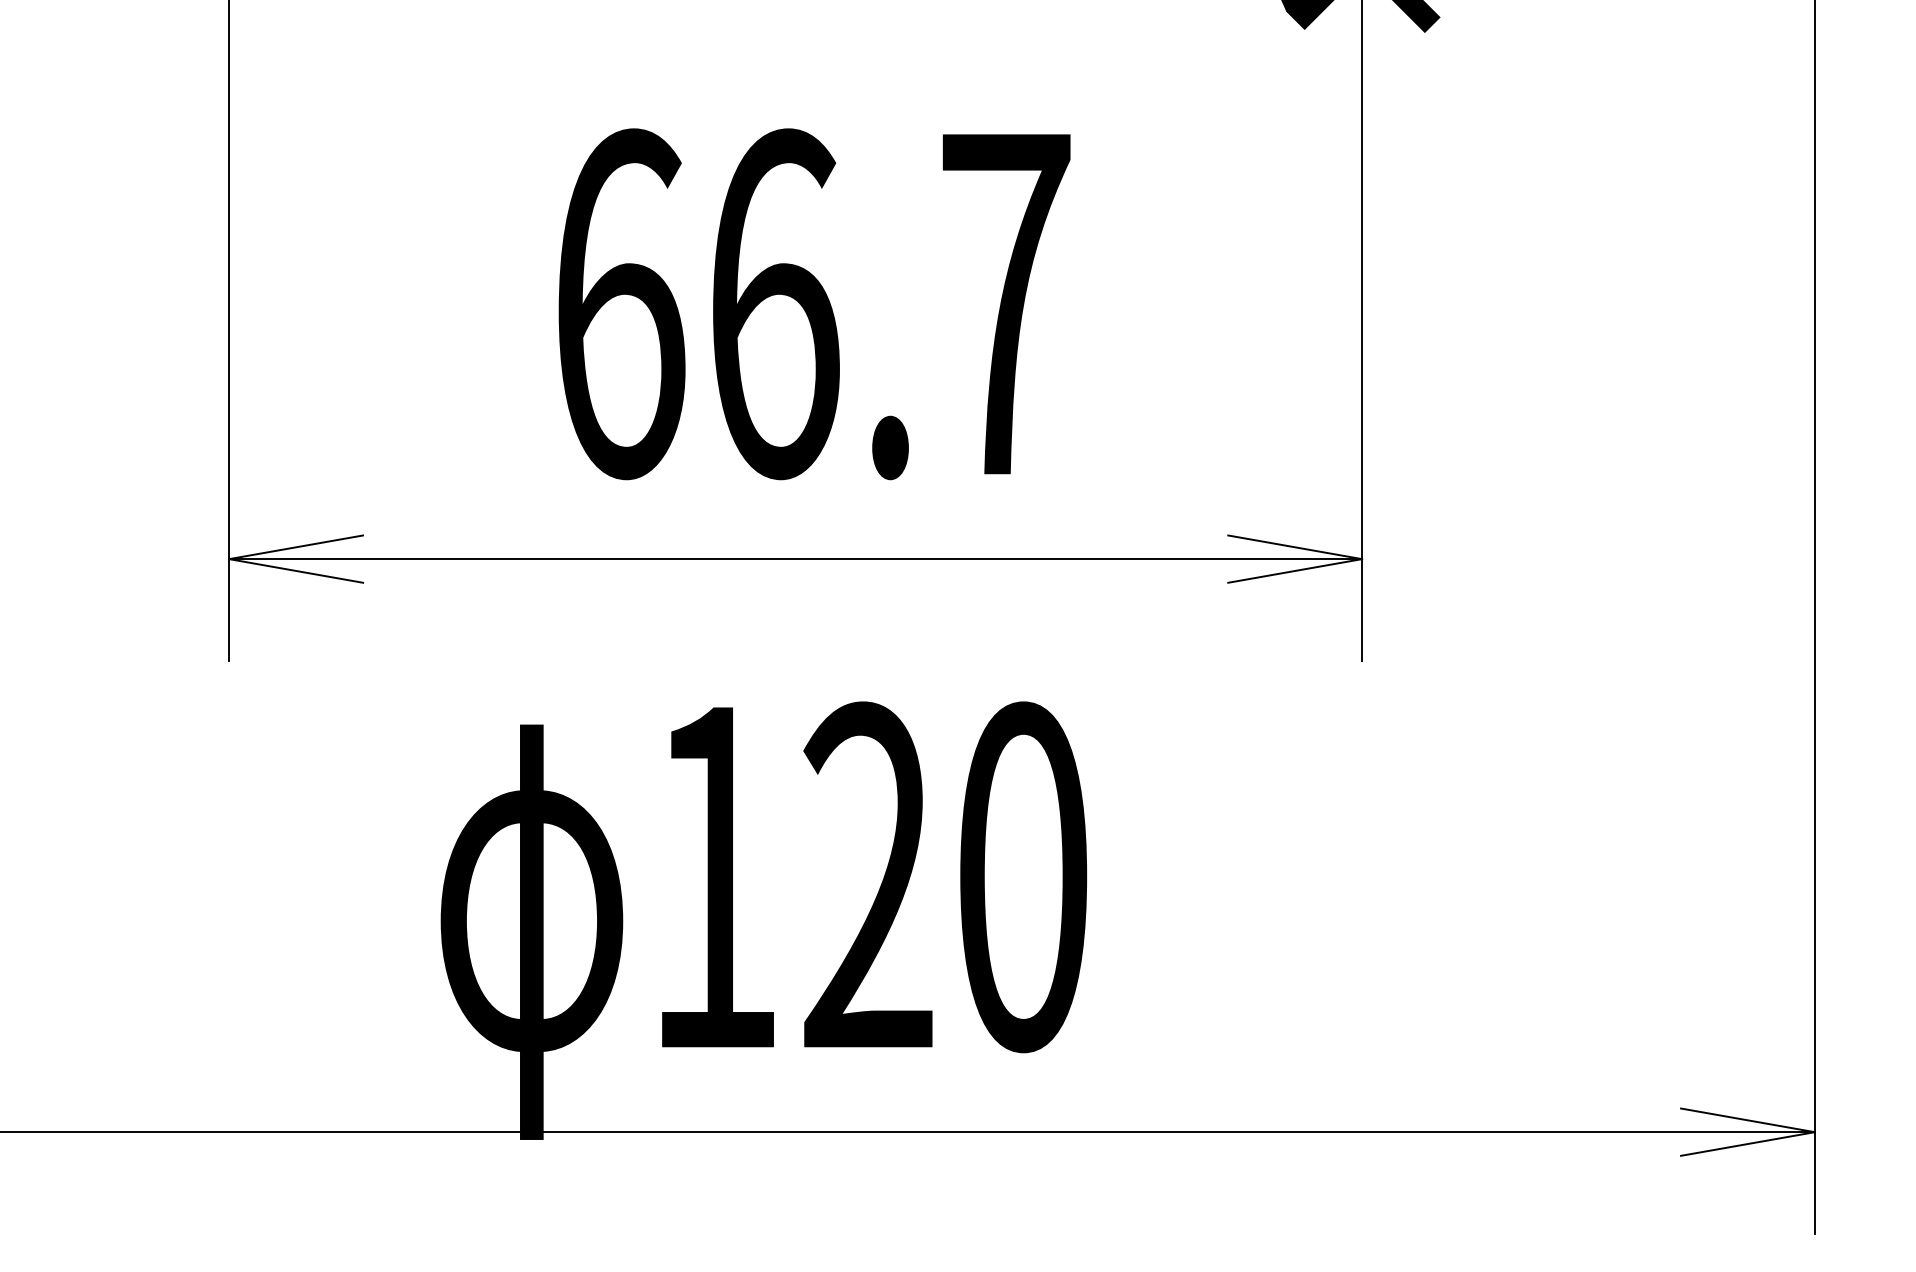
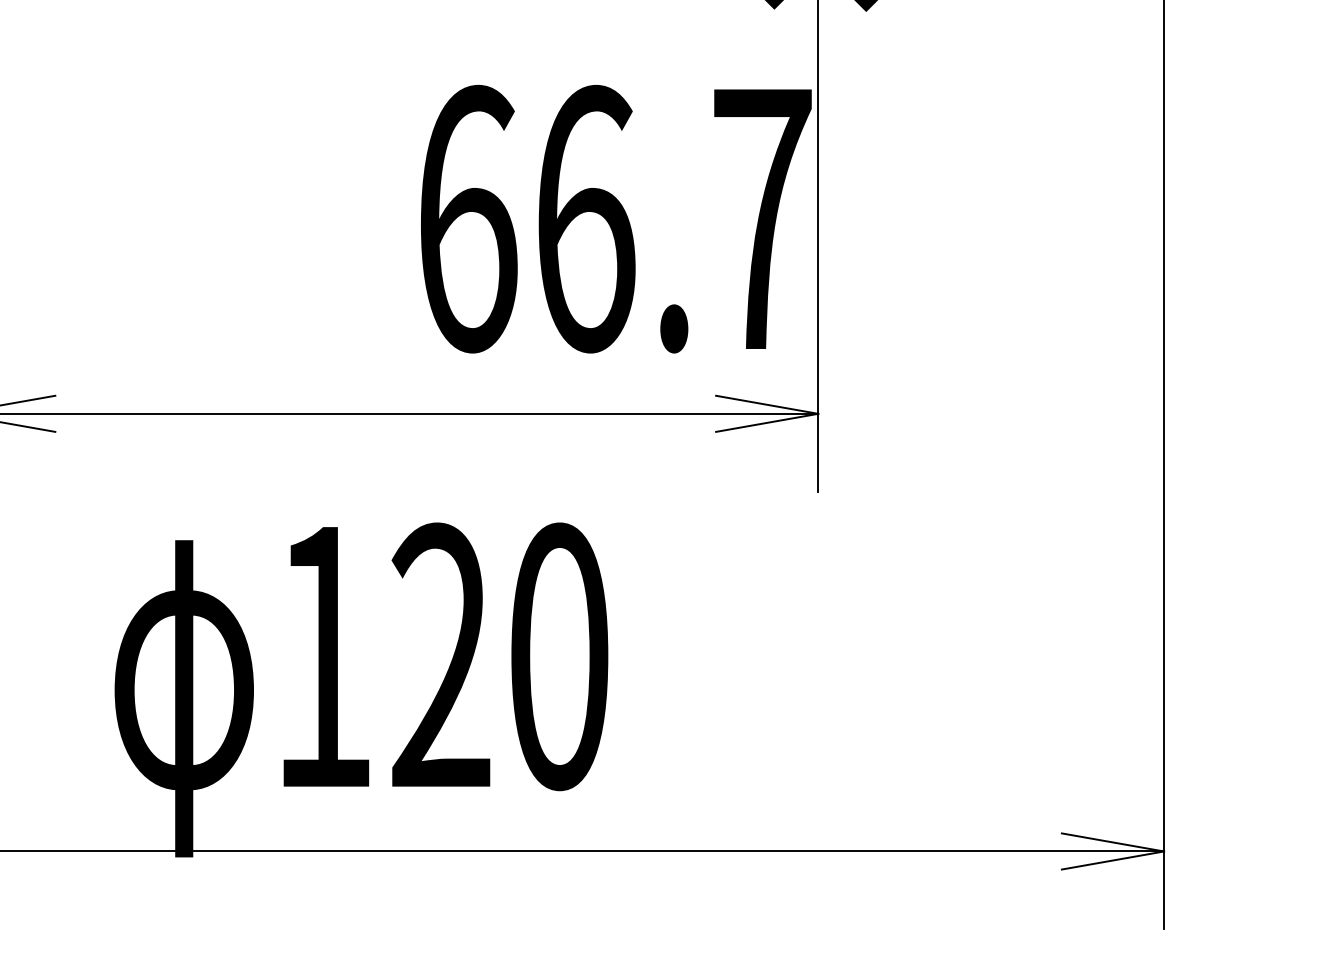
text: (814, 304) -> (616, 219), moved

